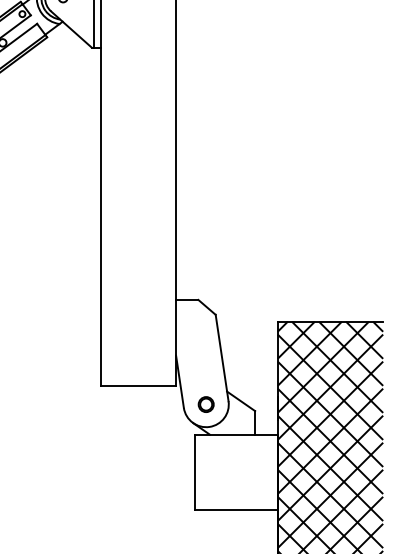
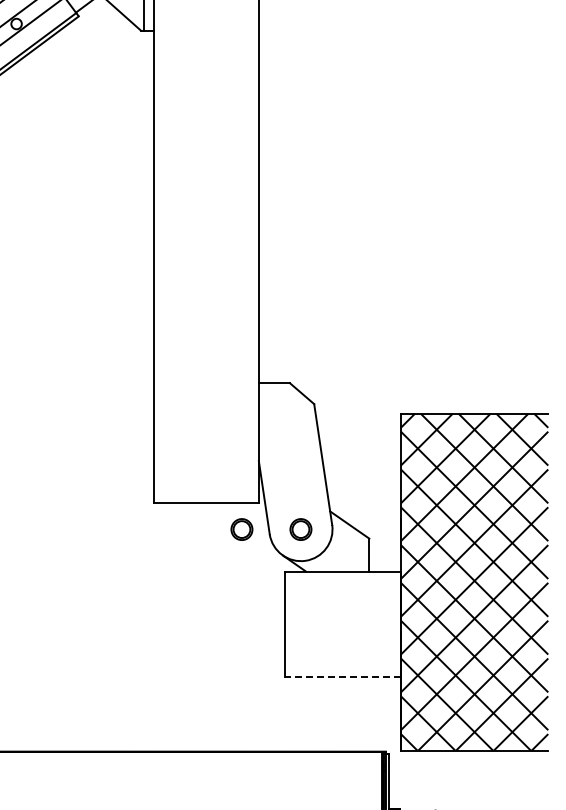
part: (163, 404) -> (241, 529), added
line: (236, 509) -> (343, 676), solid -> dashed

